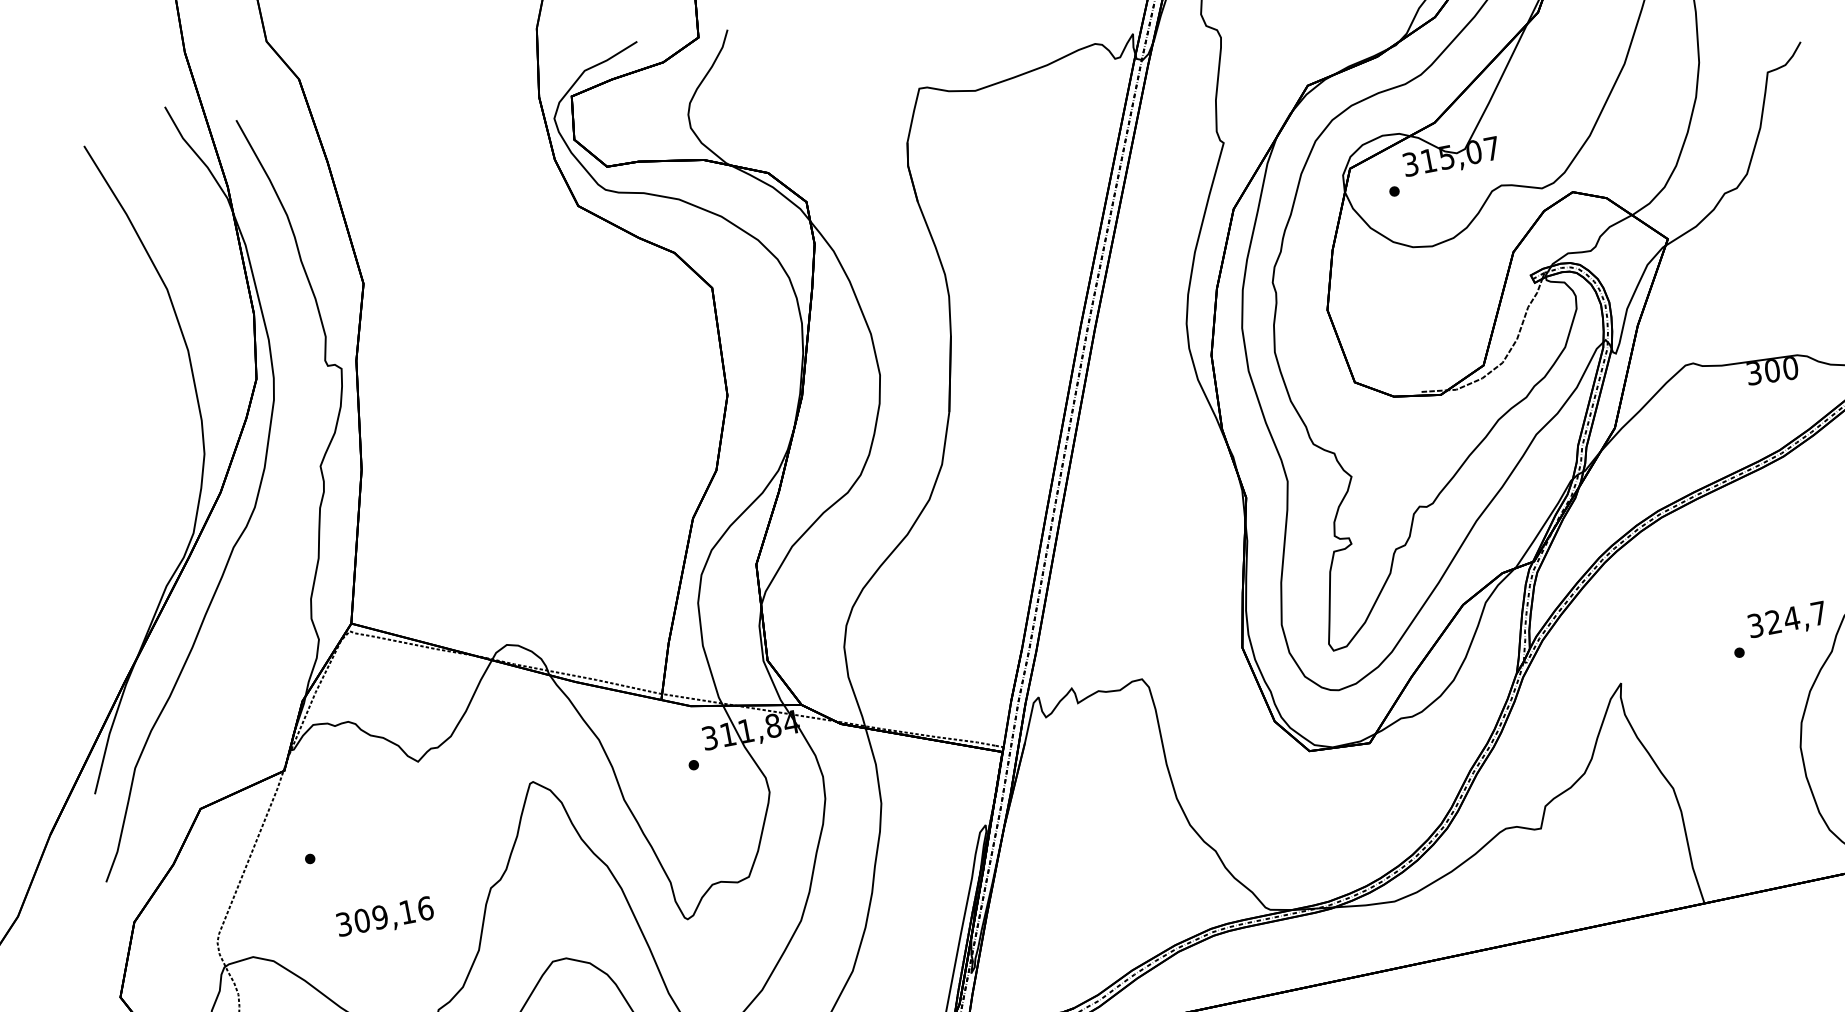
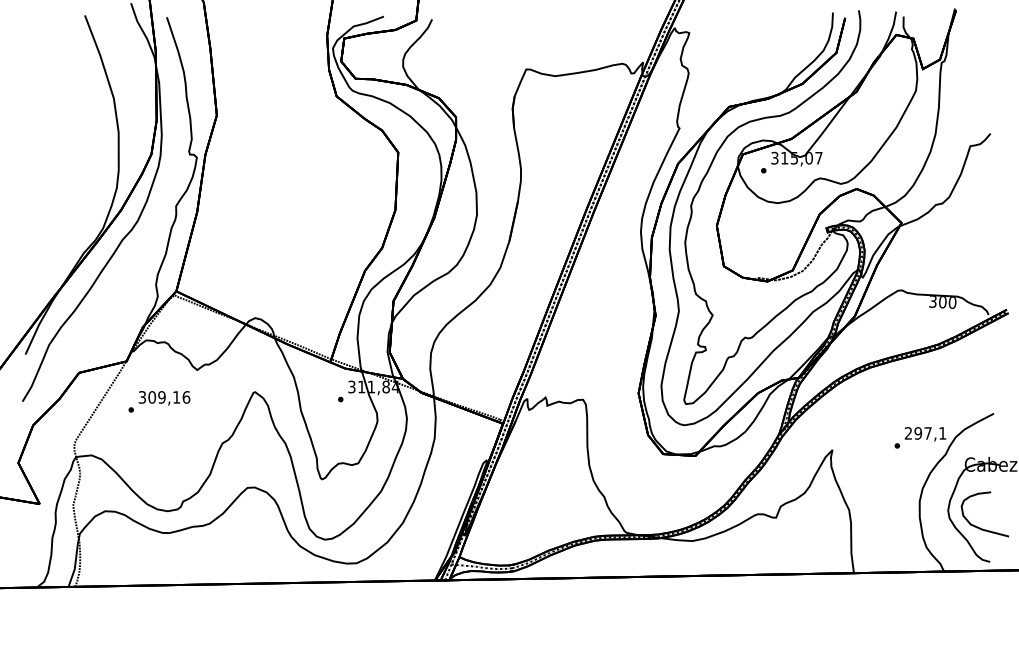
text: (1787, 619) -> (925, 433), 324,7 -> 297,1
text: (385, 918) -> (164, 398), moved

